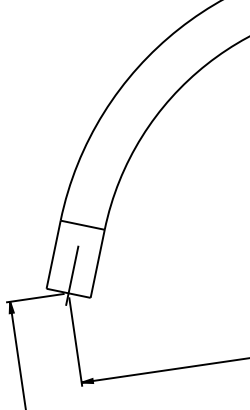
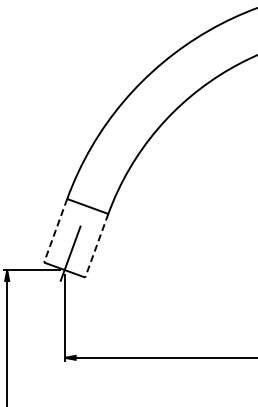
line: (53, 254) -> (55, 230), solid -> dashed
line: (97, 263) -> (96, 245), solid -> dashed

